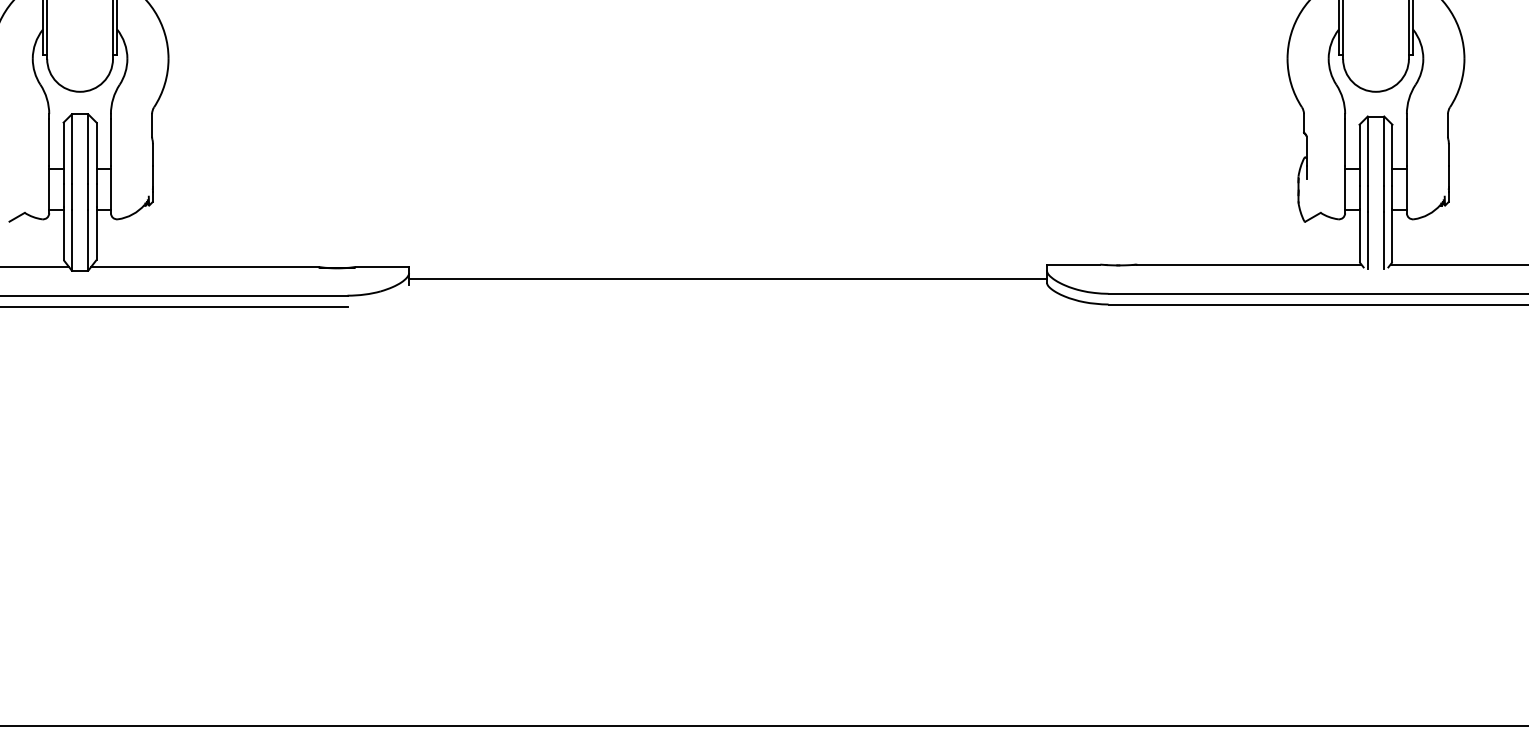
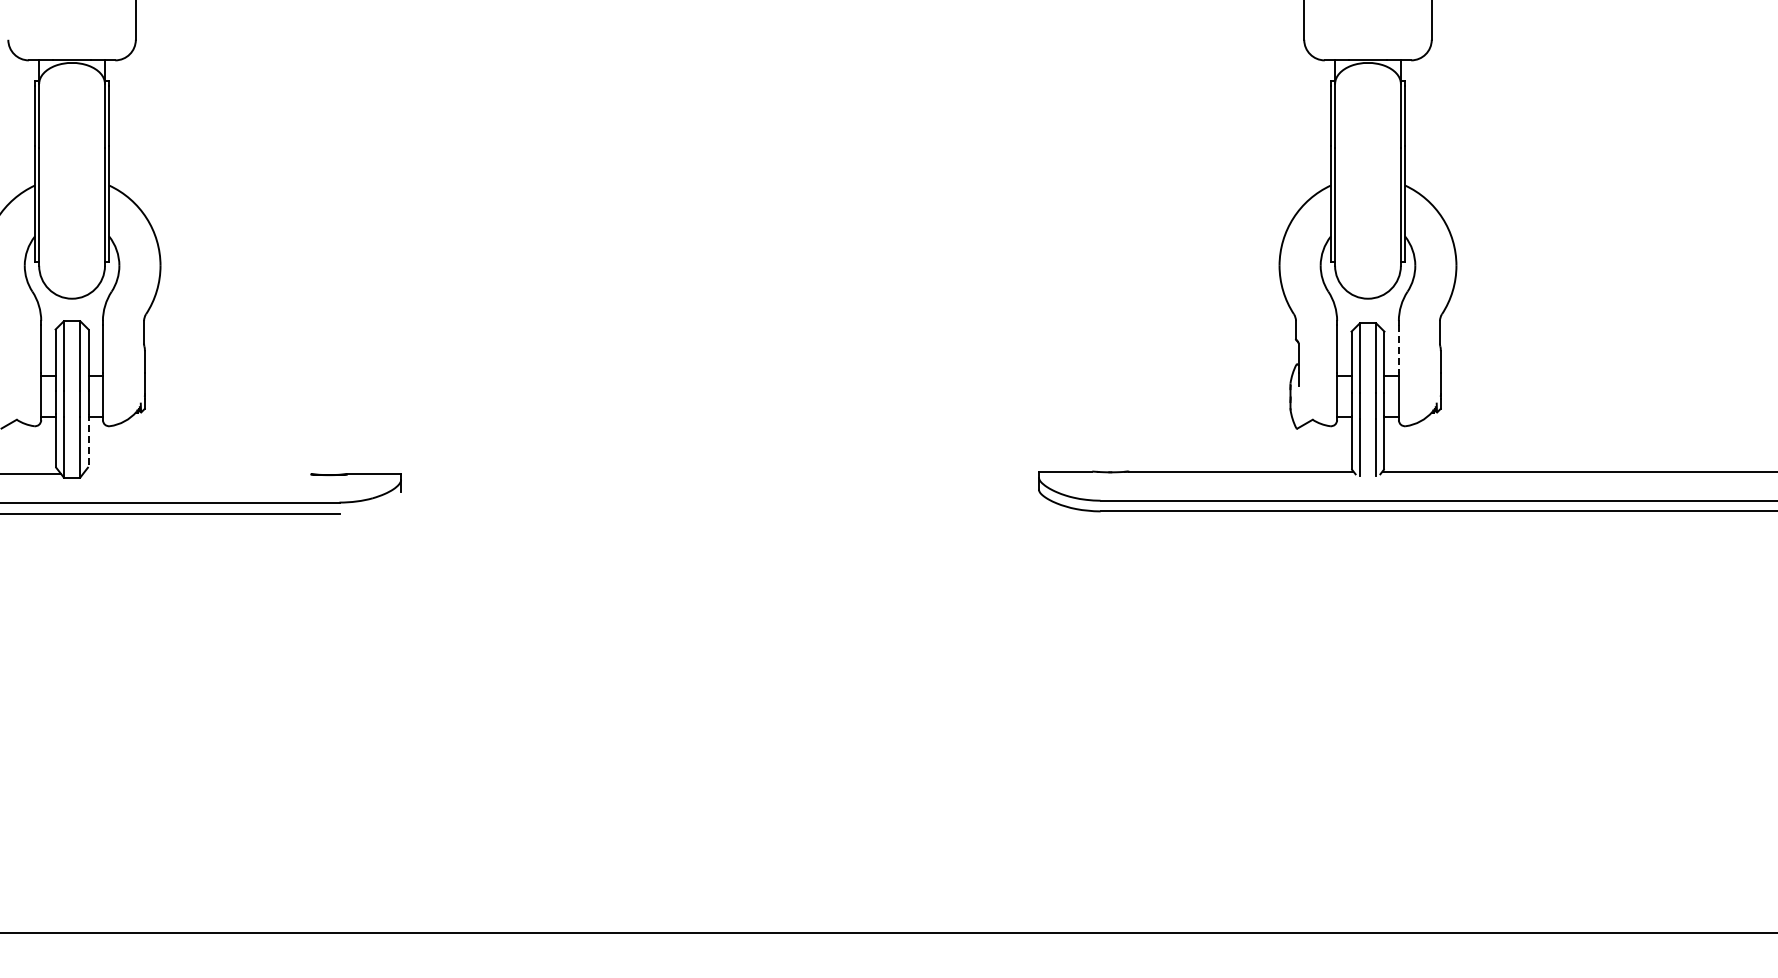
line: (1406, 142) -> (1398, 349), solid -> dashed
line: (96, 233) -> (88, 440), solid -> dashed
line: (204, 267) -> (196, 474), removed
line: (727, 279) -> (719, 486), removed

